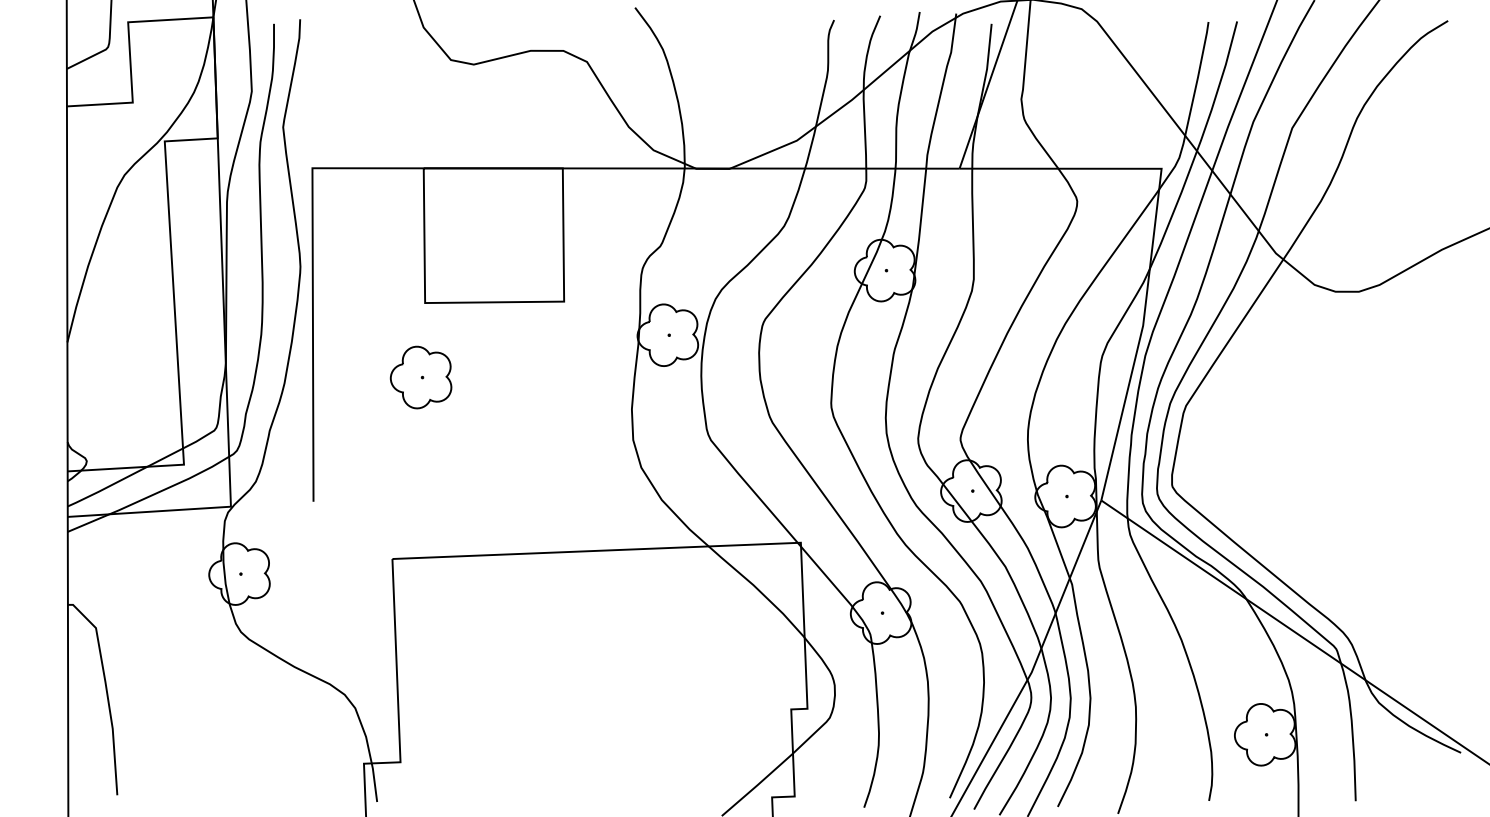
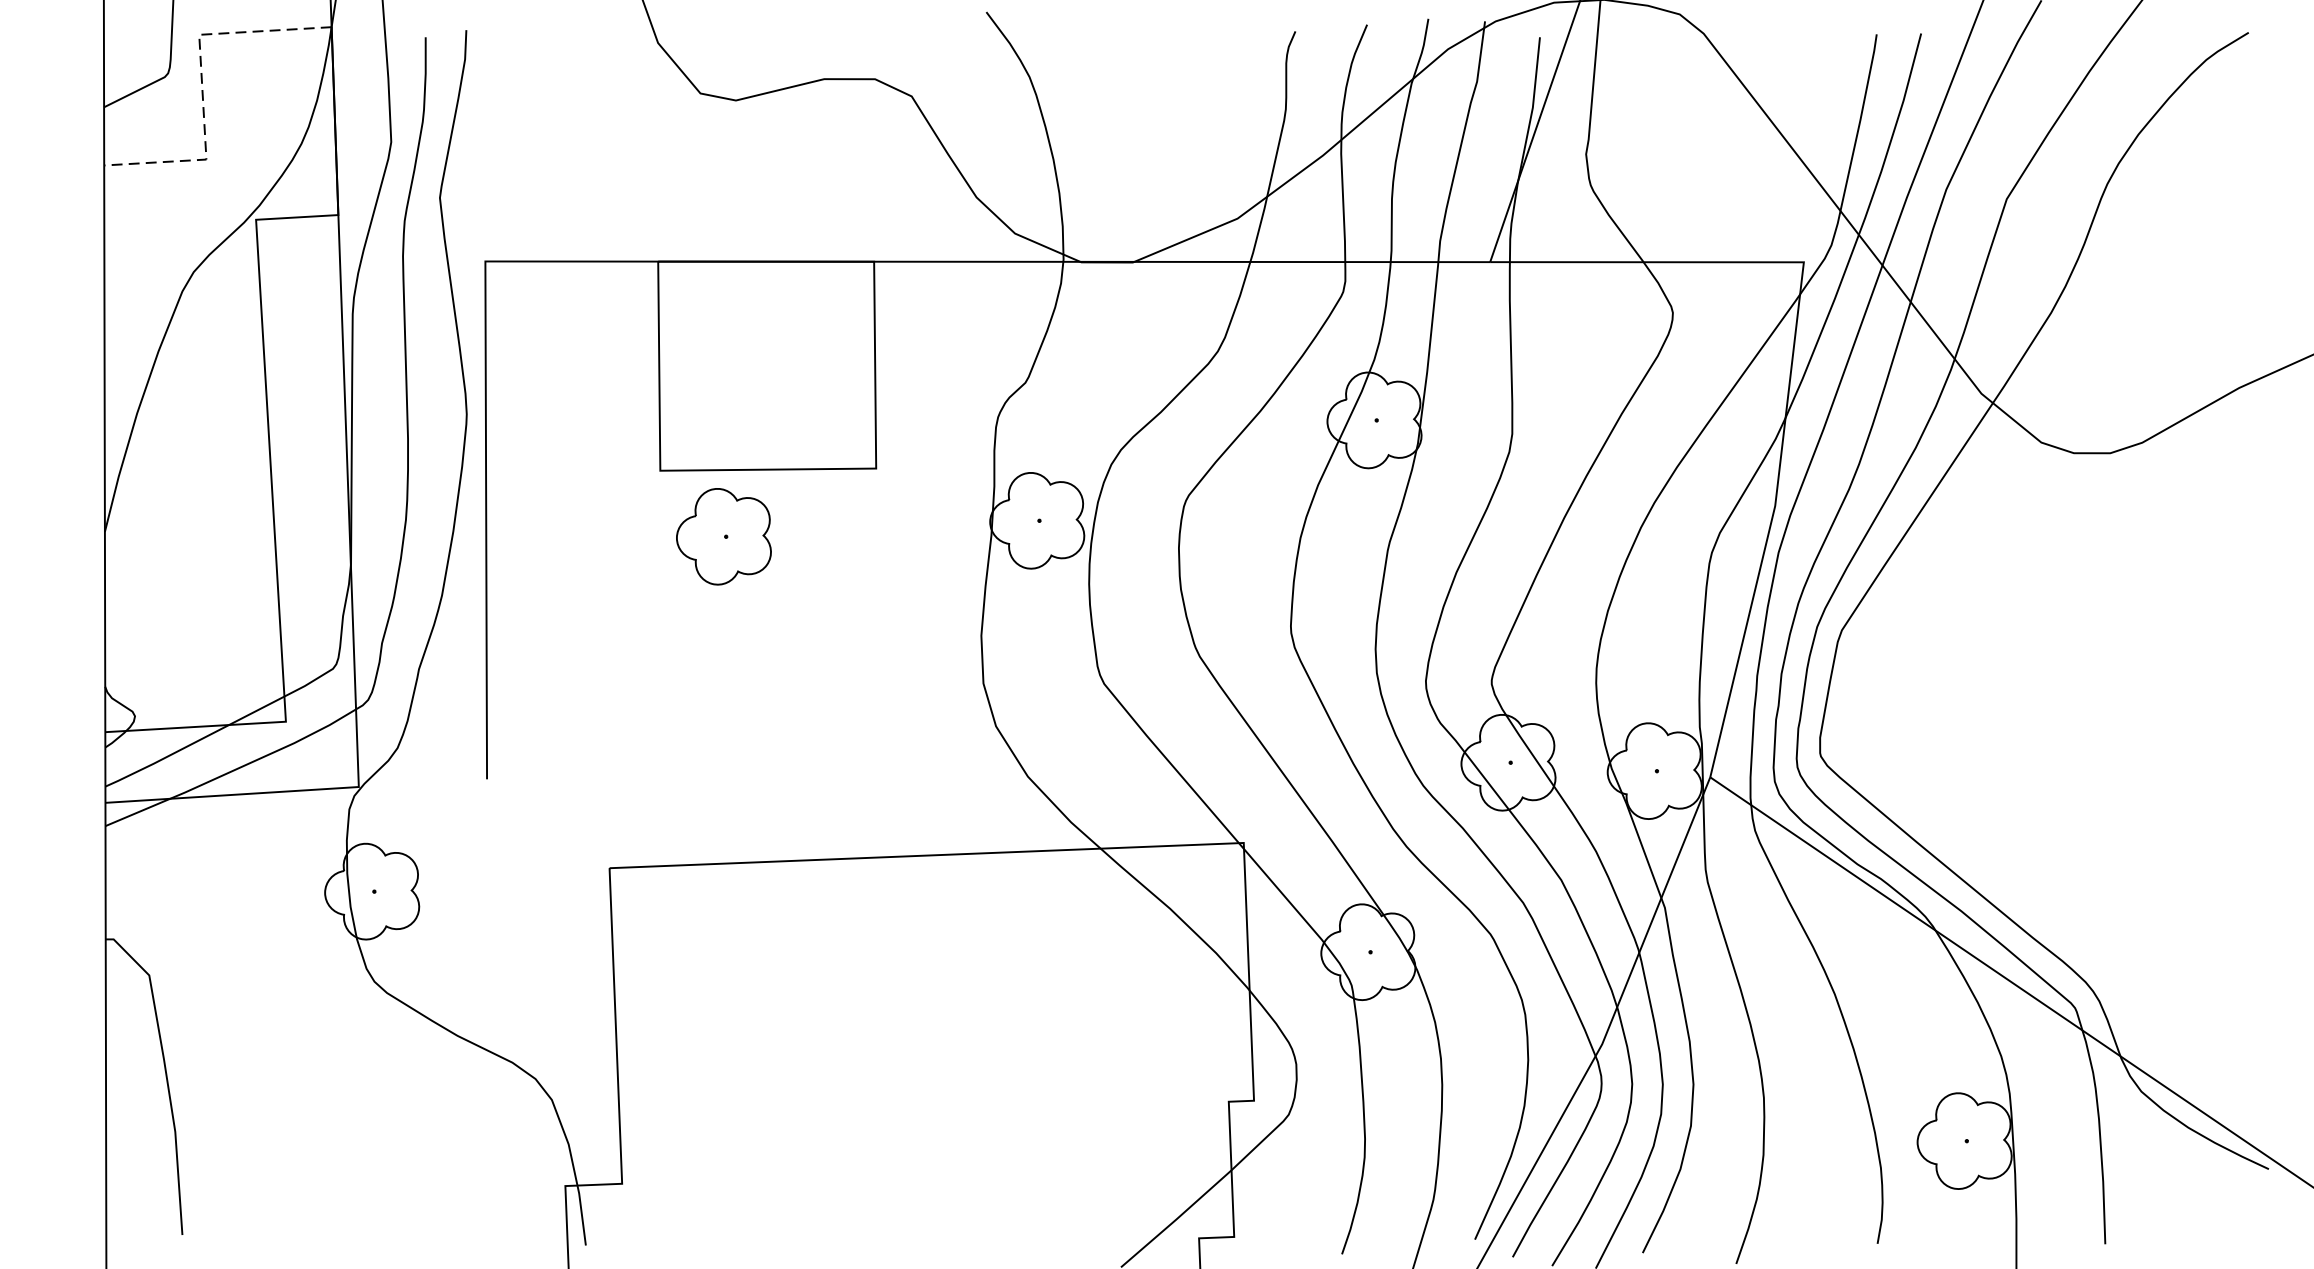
line: (129, 53) -> (201, 83), solid -> dashed
part: (420, 377) -> (723, 536), moved

